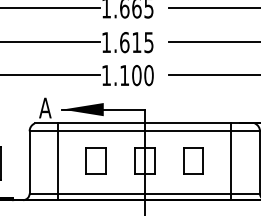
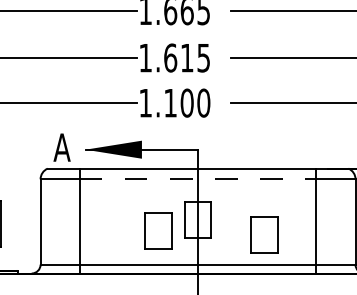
line: (144, 131) -> (197, 179), solid -> dashed
part: (95, 160) -> (157, 230), moved
part: (193, 160) -> (264, 234), moved

